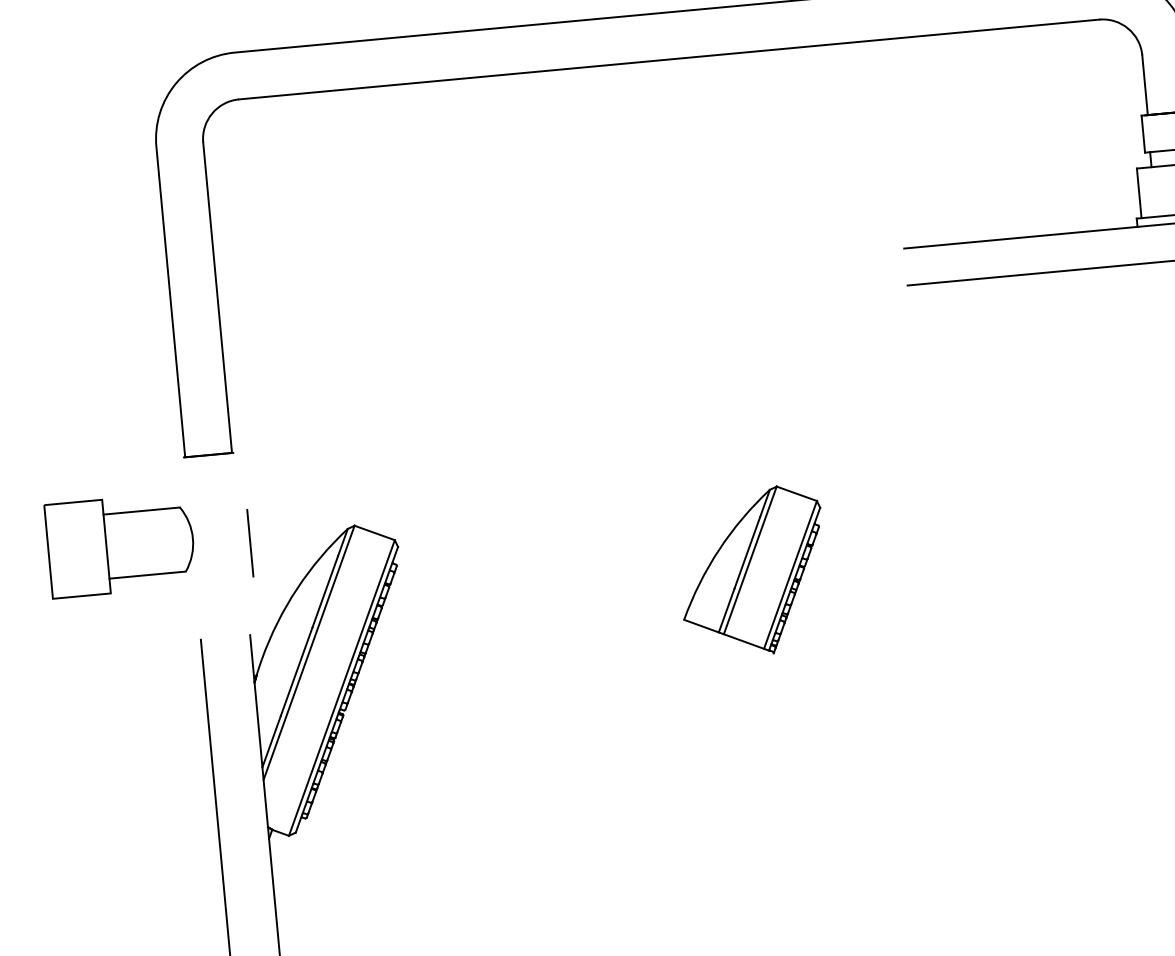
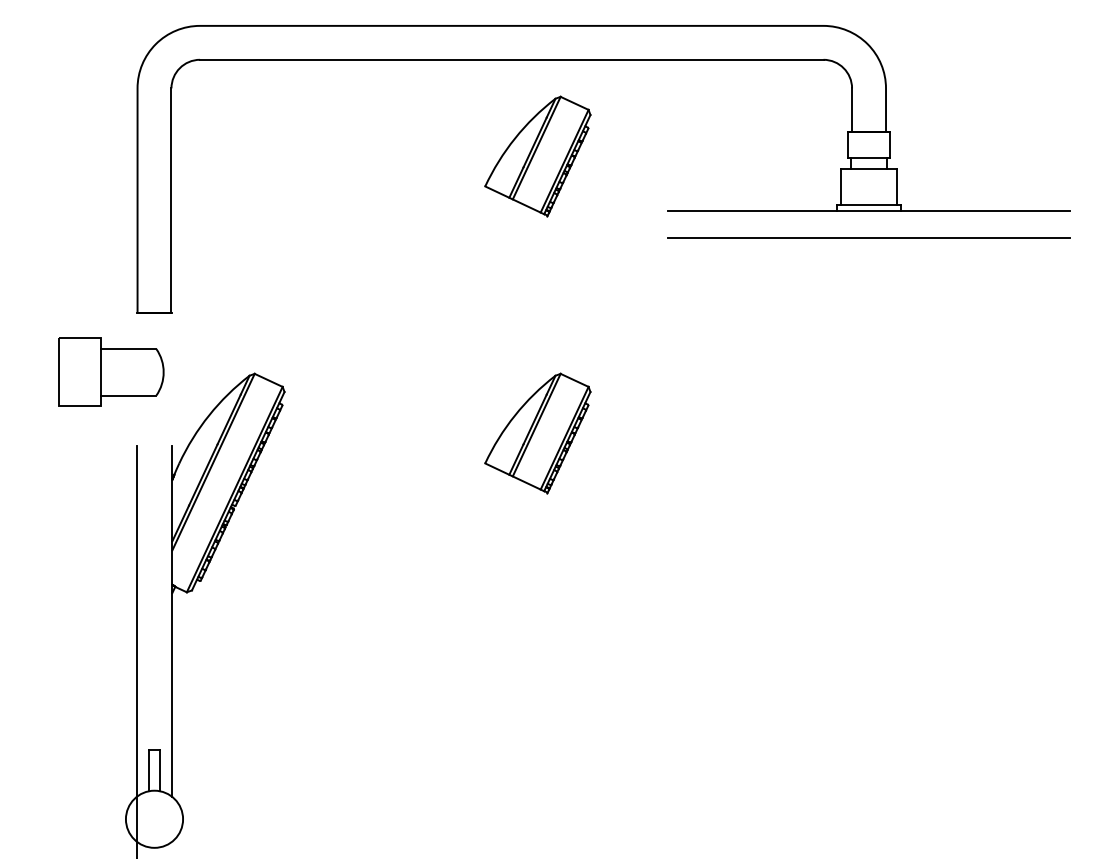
part: (716, 189) -> (537, 156), added
line: (250, 543) -> (178, 379), removed
part: (120, 544) -> (111, 371), moved

